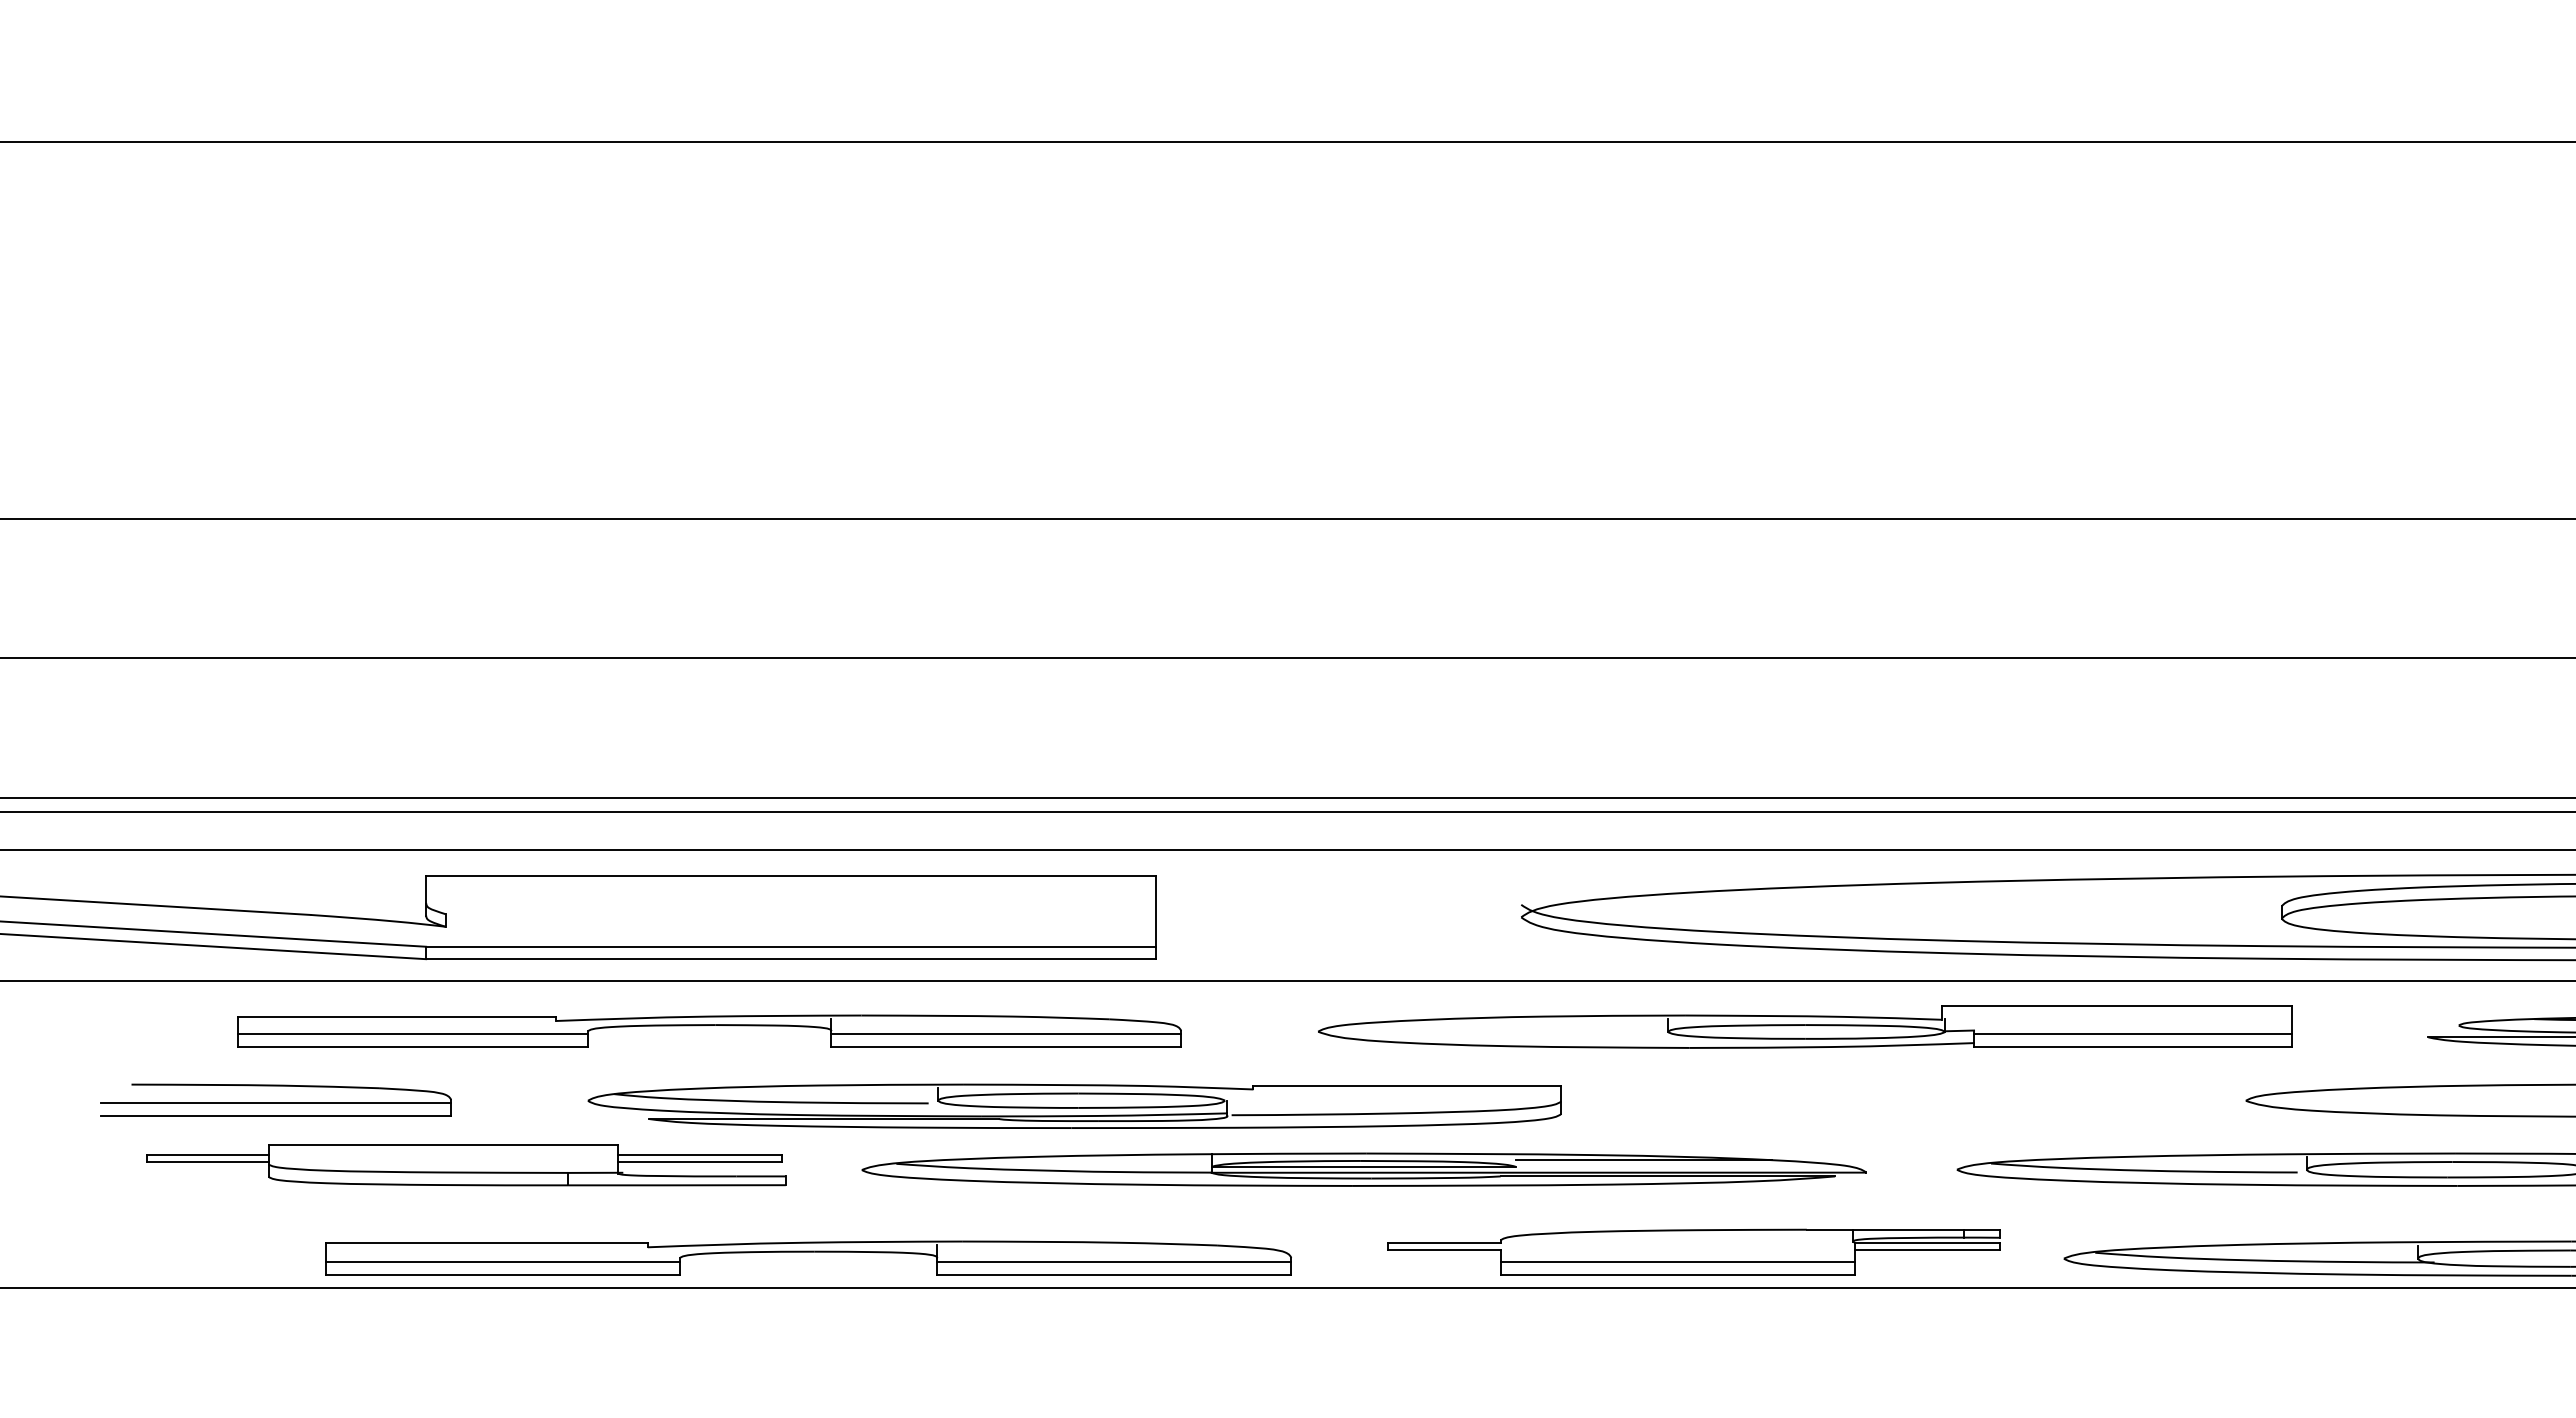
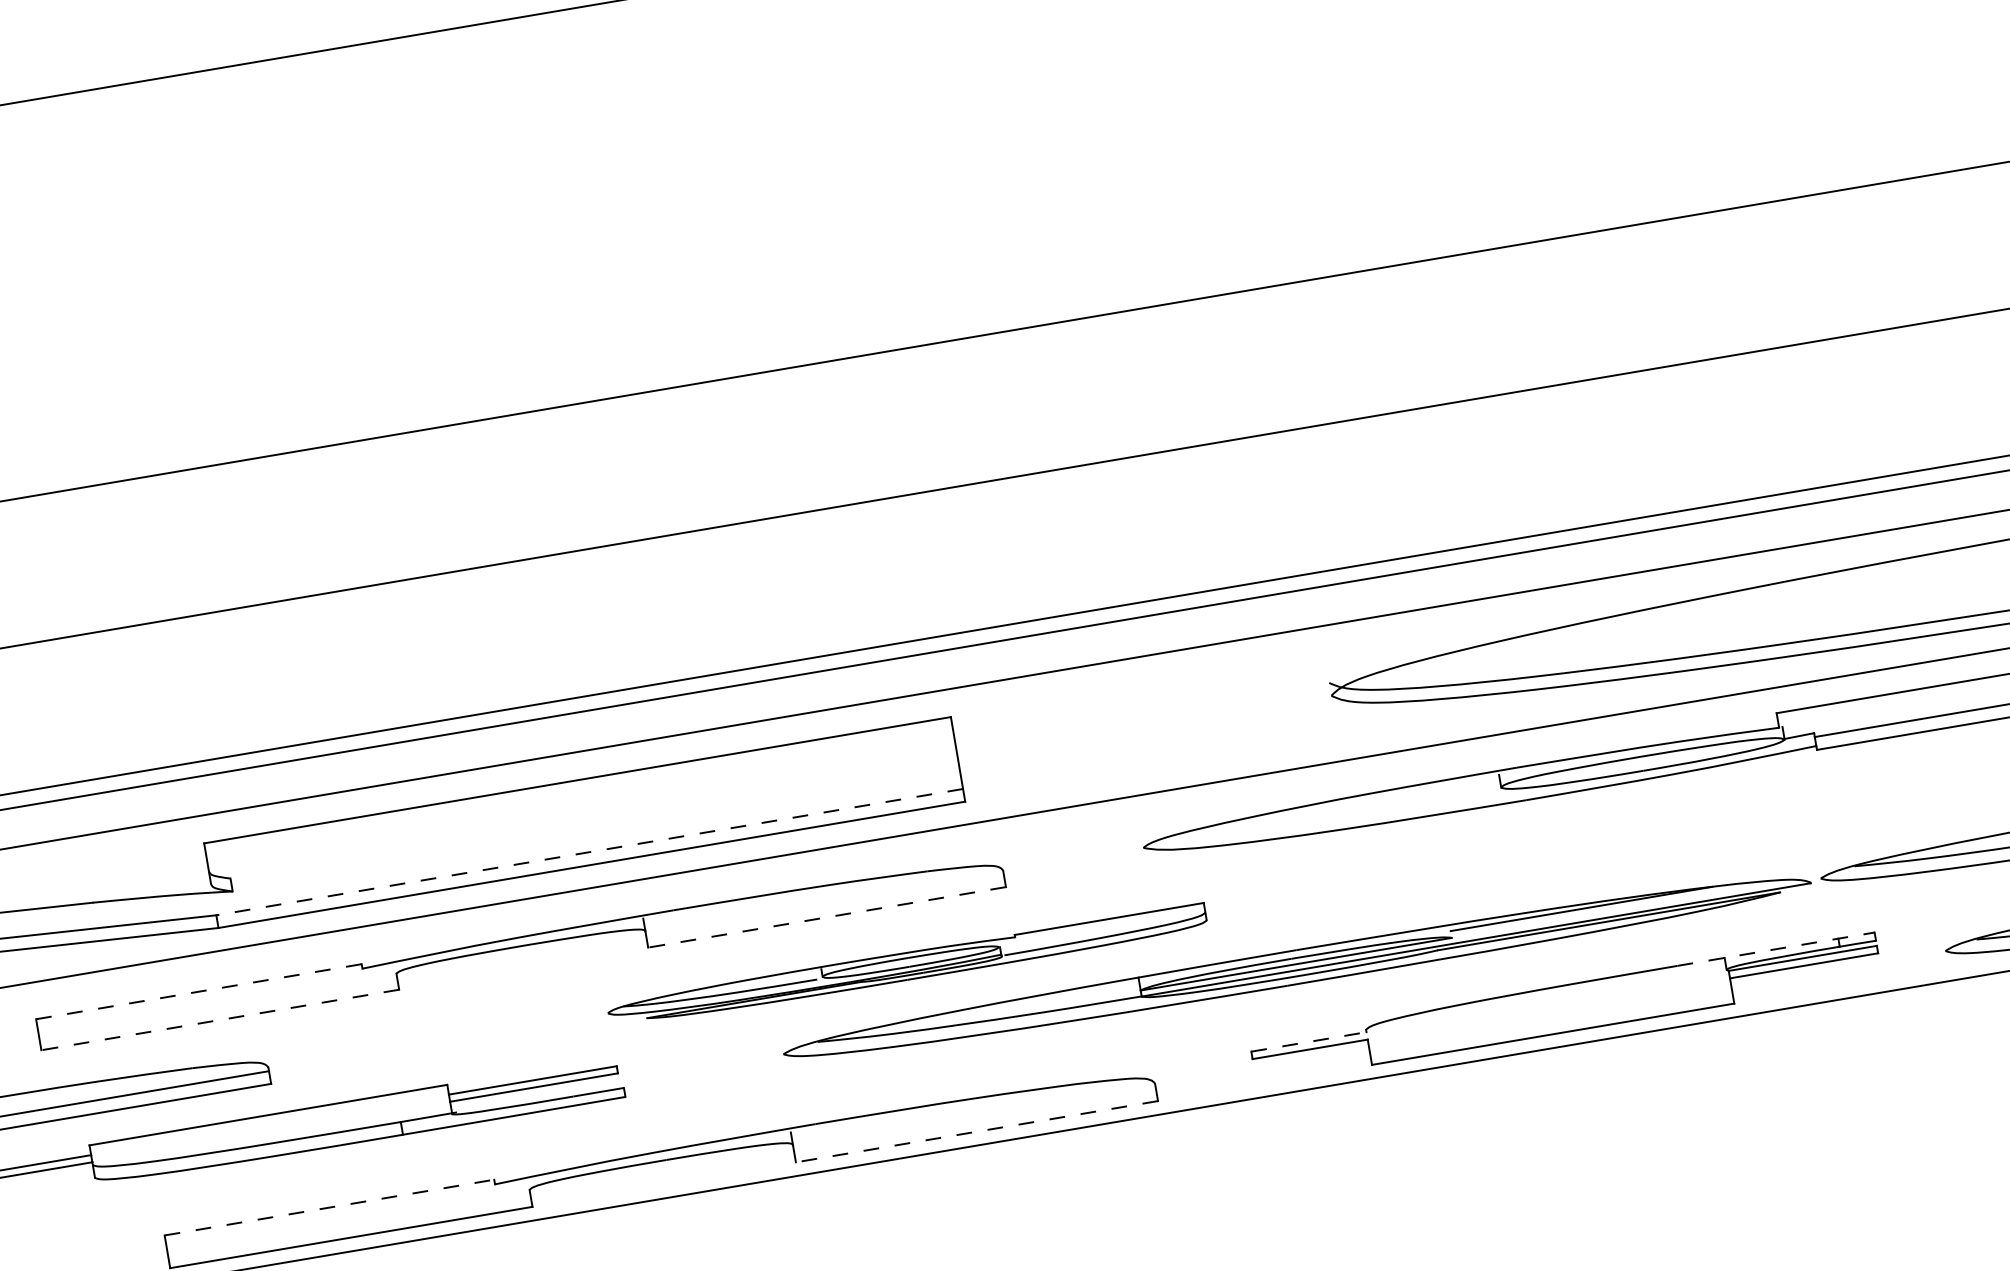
line: (790, 946) -> (588, 851), solid -> dashed
line: (397, 1016) -> (199, 991), solid -> dashed
line: (412, 1034) -> (217, 1007), removed
line: (1006, 1034) -> (825, 904), removed
line: (413, 1046) -> (220, 1019), solid -> dashed
line: (1006, 1046) -> (827, 916), solid -> dashed
part: (1074, 1105) -> (906, 965), size x0.6
part: (1363, 1169) -> (1296, 966), moved
line: (1903, 1229) -> (1776, 948), solid -> dashed
line: (487, 1242) -> (330, 1207), solid -> dashed
line: (1444, 1242) -> (1309, 1041), solid -> dashed
line: (502, 1262) -> (349, 1225), removed
line: (1114, 1262) -> (975, 1119), removed
line: (1677, 1262) -> (1550, 1021), removed
line: (1113, 1274) -> (976, 1131), solid -> dashed

